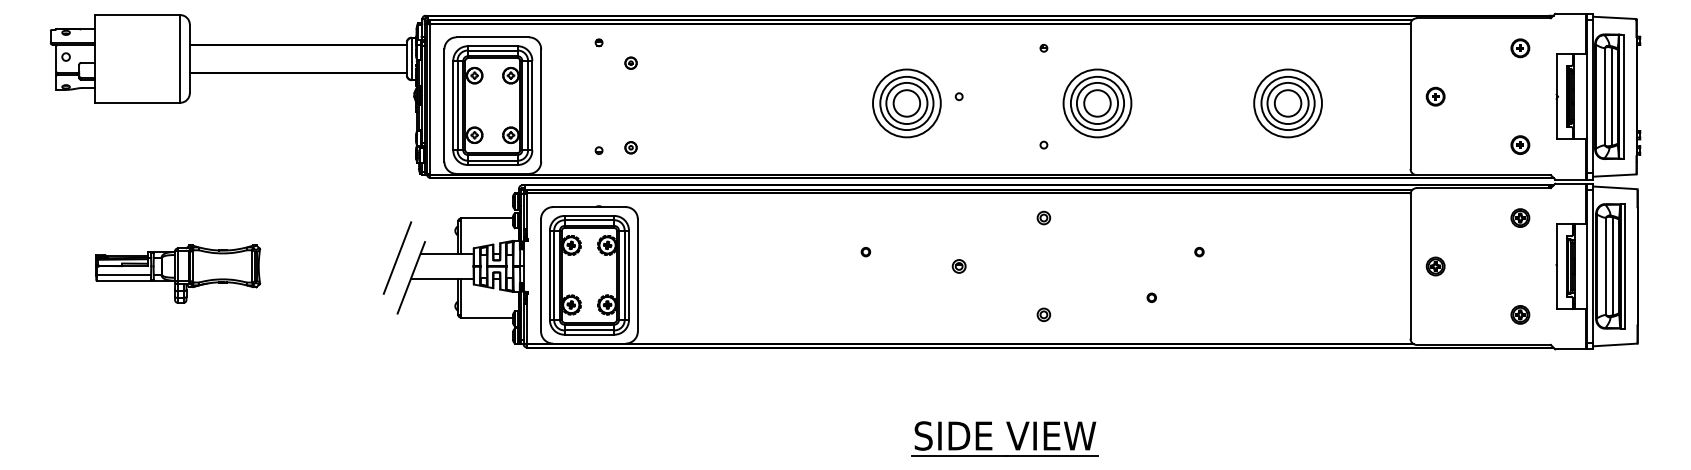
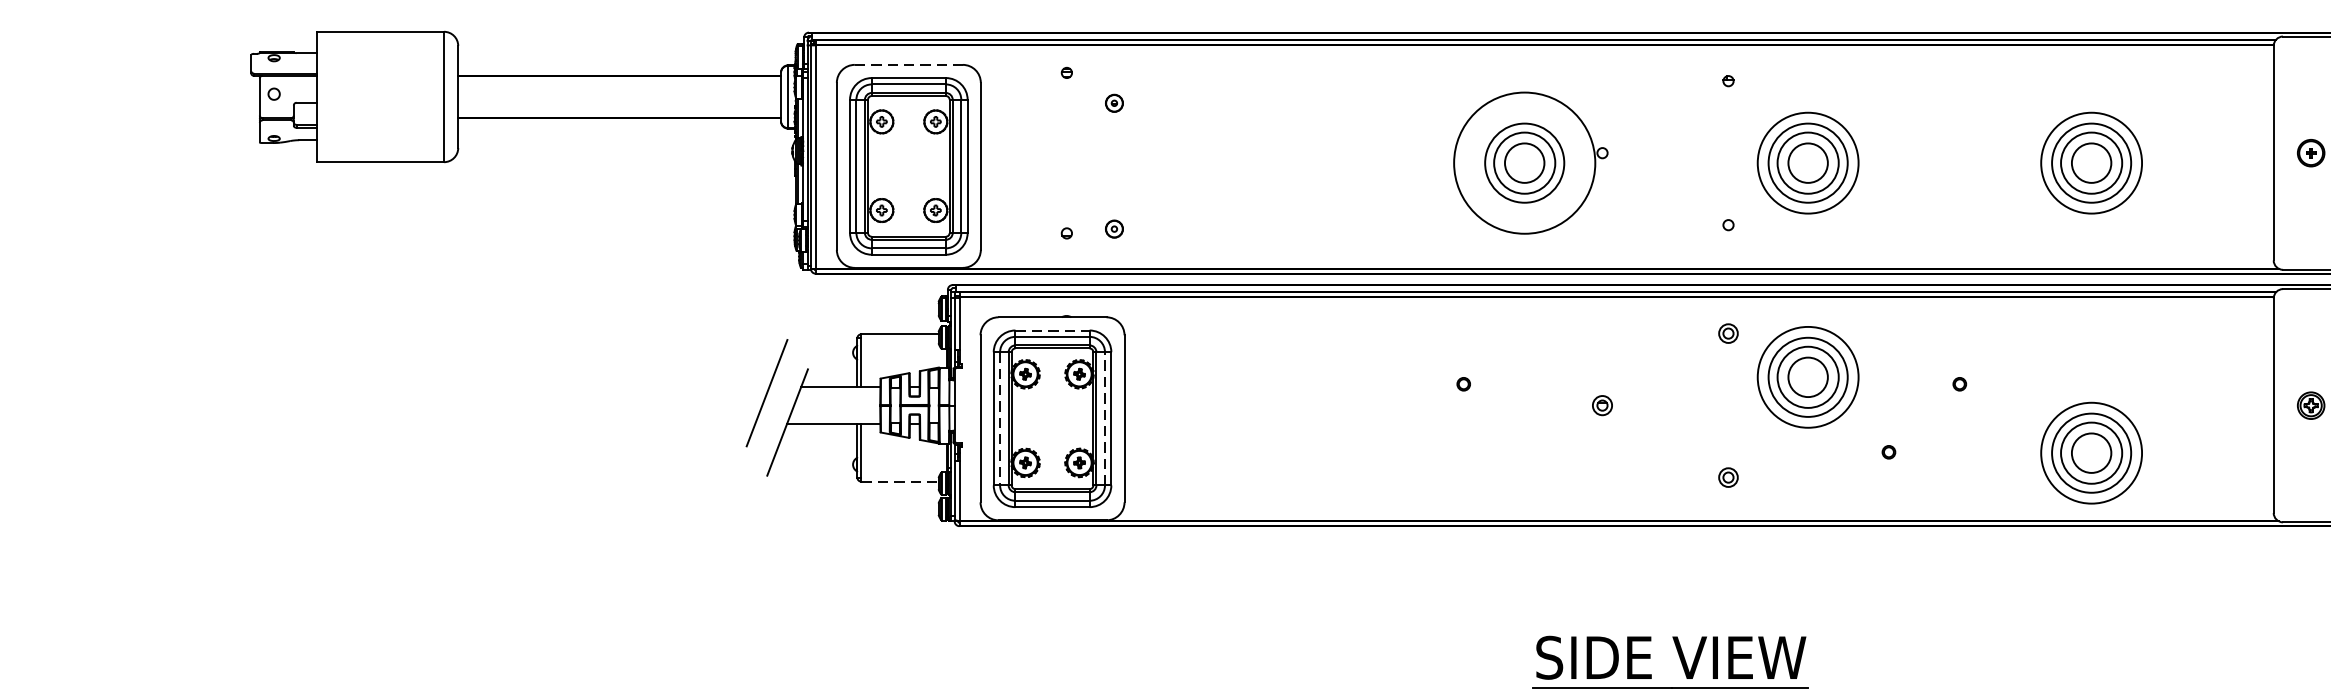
line: (493, 37) -> (909, 65), solid -> dashed
circle: (906, 103) -> (1524, 163), size x1.4
line: (589, 215) -> (1052, 329), solid -> dashed
part: (1097, 247) -> (1808, 377), added
part: (178, 273) -> (441, 416), removed
line: (554, 275) -> (1000, 419), solid -> dashed
line: (624, 275) -> (1104, 419), solid -> dashed
part: (1287, 298) -> (2090, 453), added
line: (486, 317) -> (899, 481), solid -> dashed

